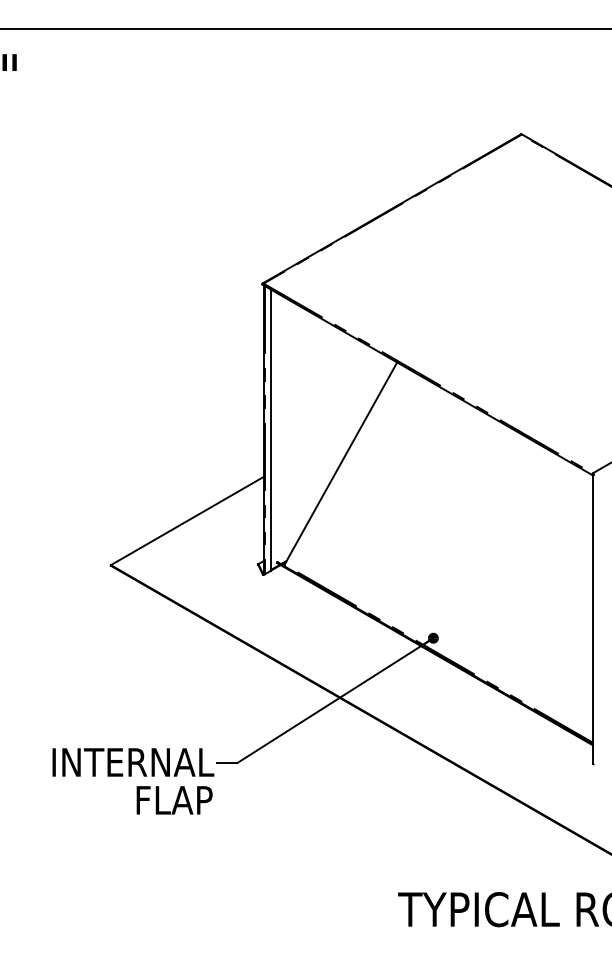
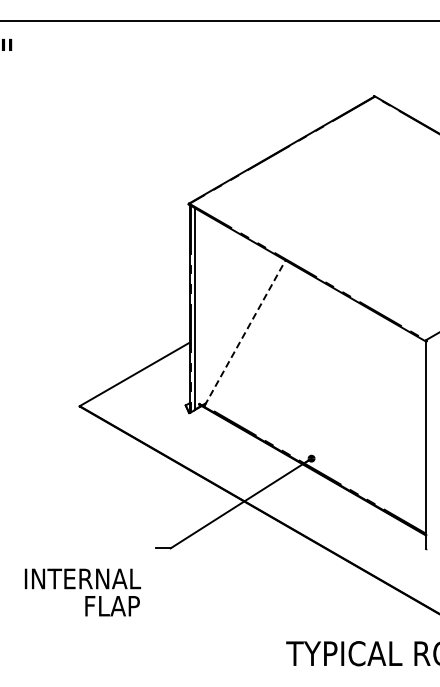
line: (341, 462) -> (245, 332), solid -> dashed
text: (132, 781) -> (82, 592), moved

